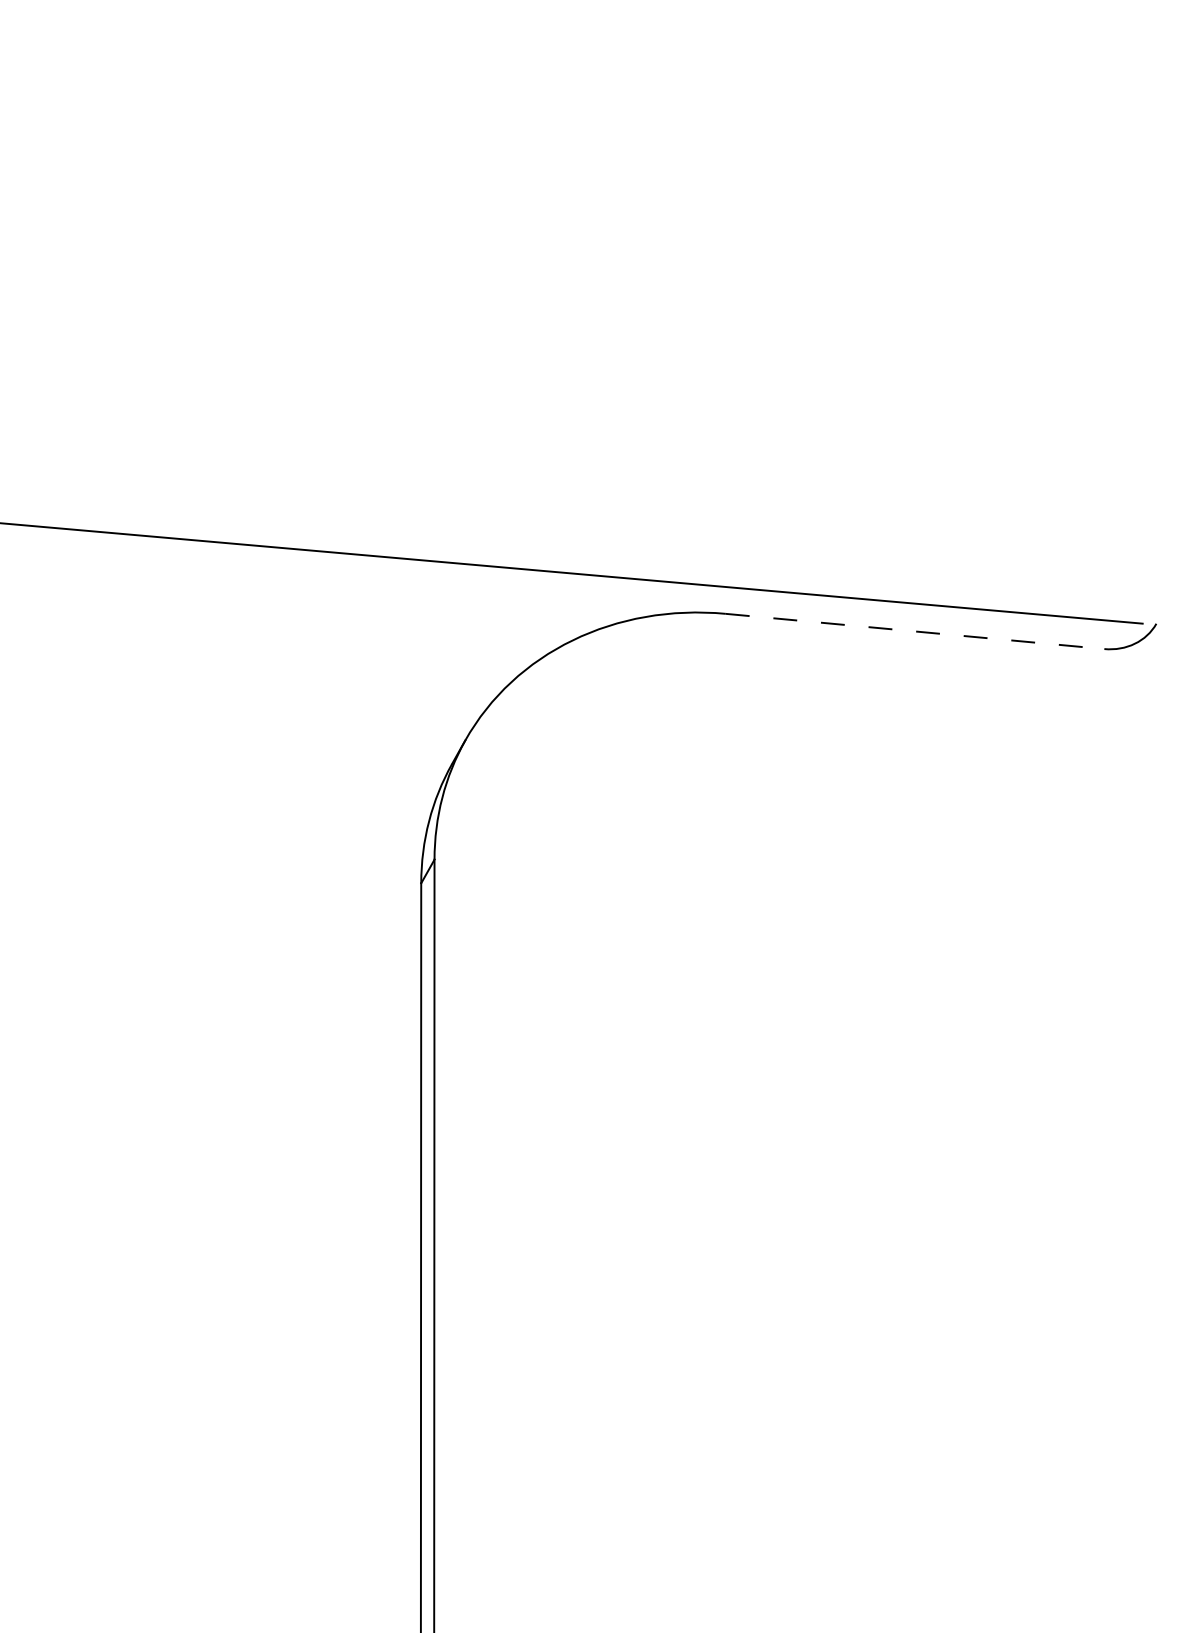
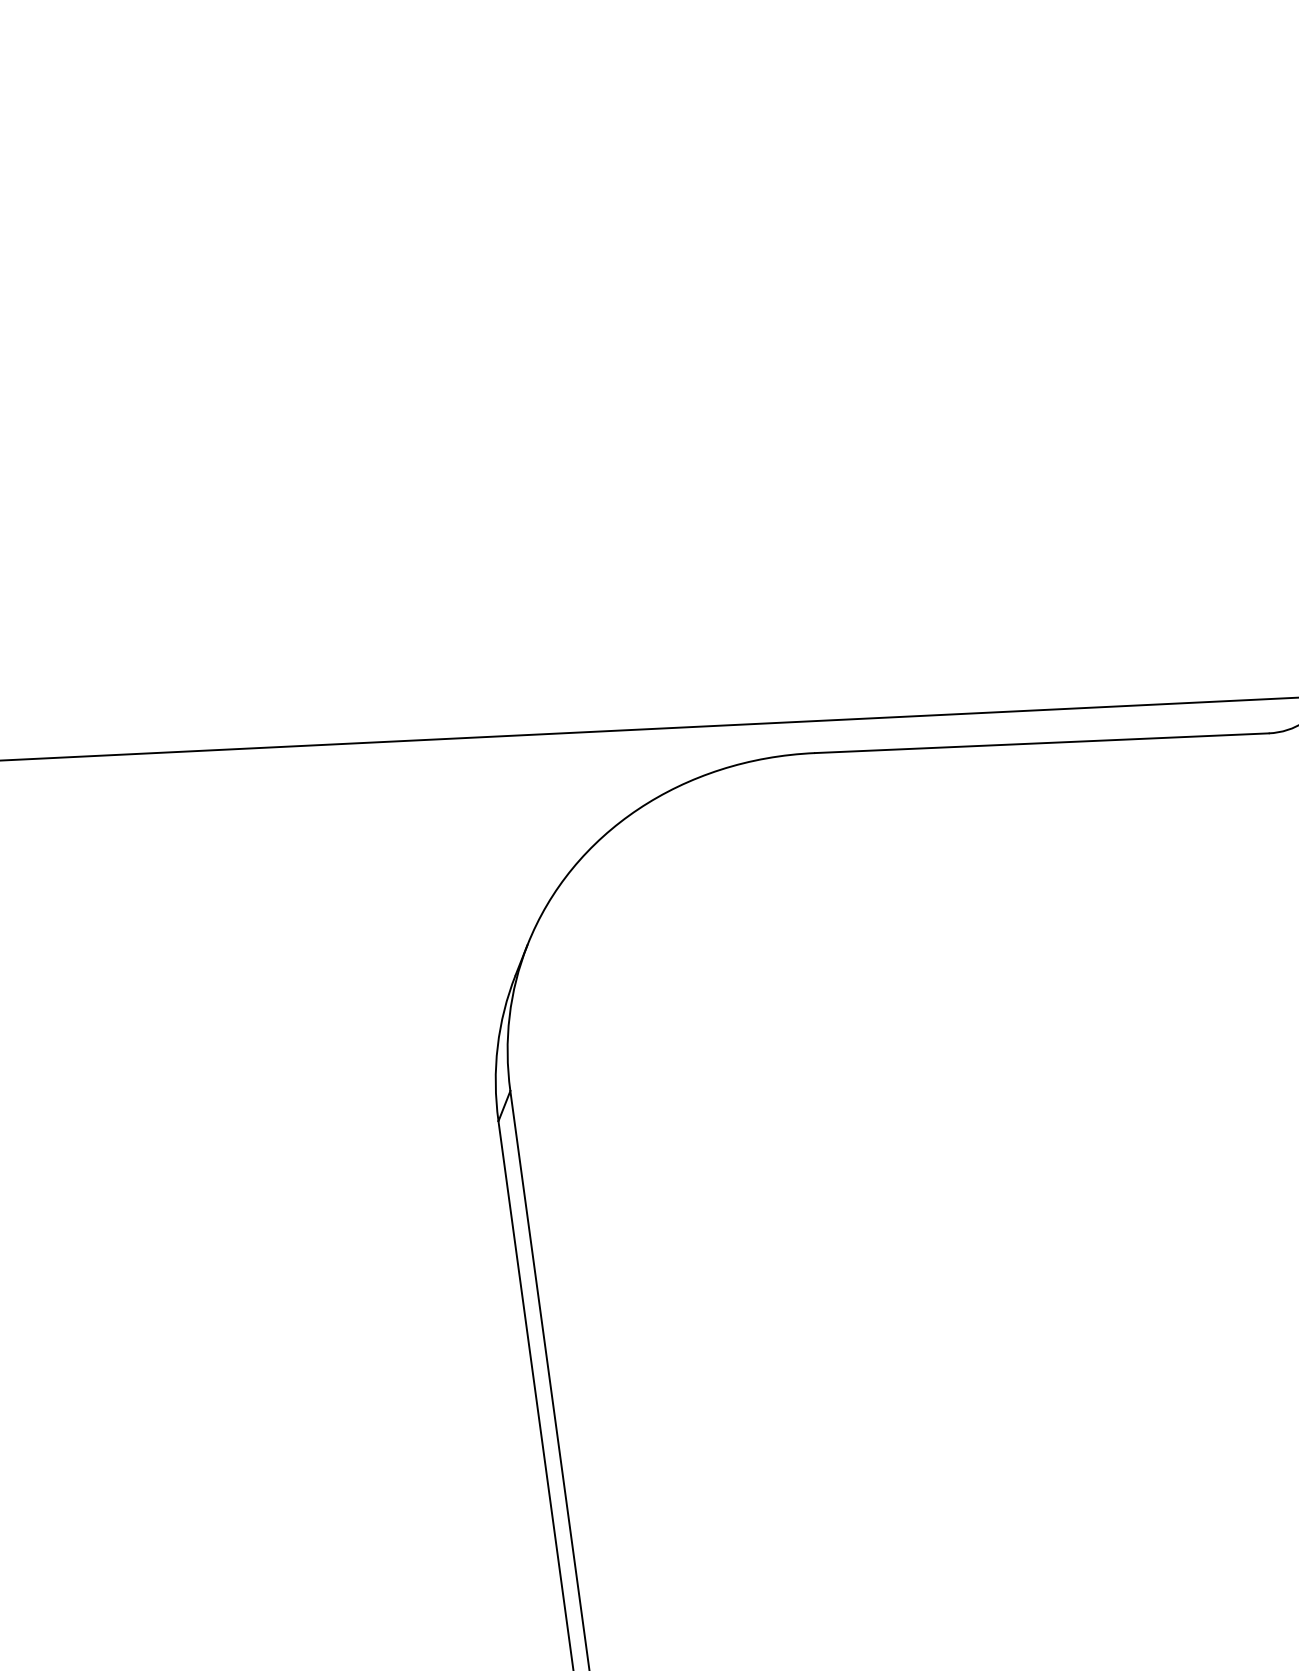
line: (915, 631) -> (1042, 743), dashed -> solid

